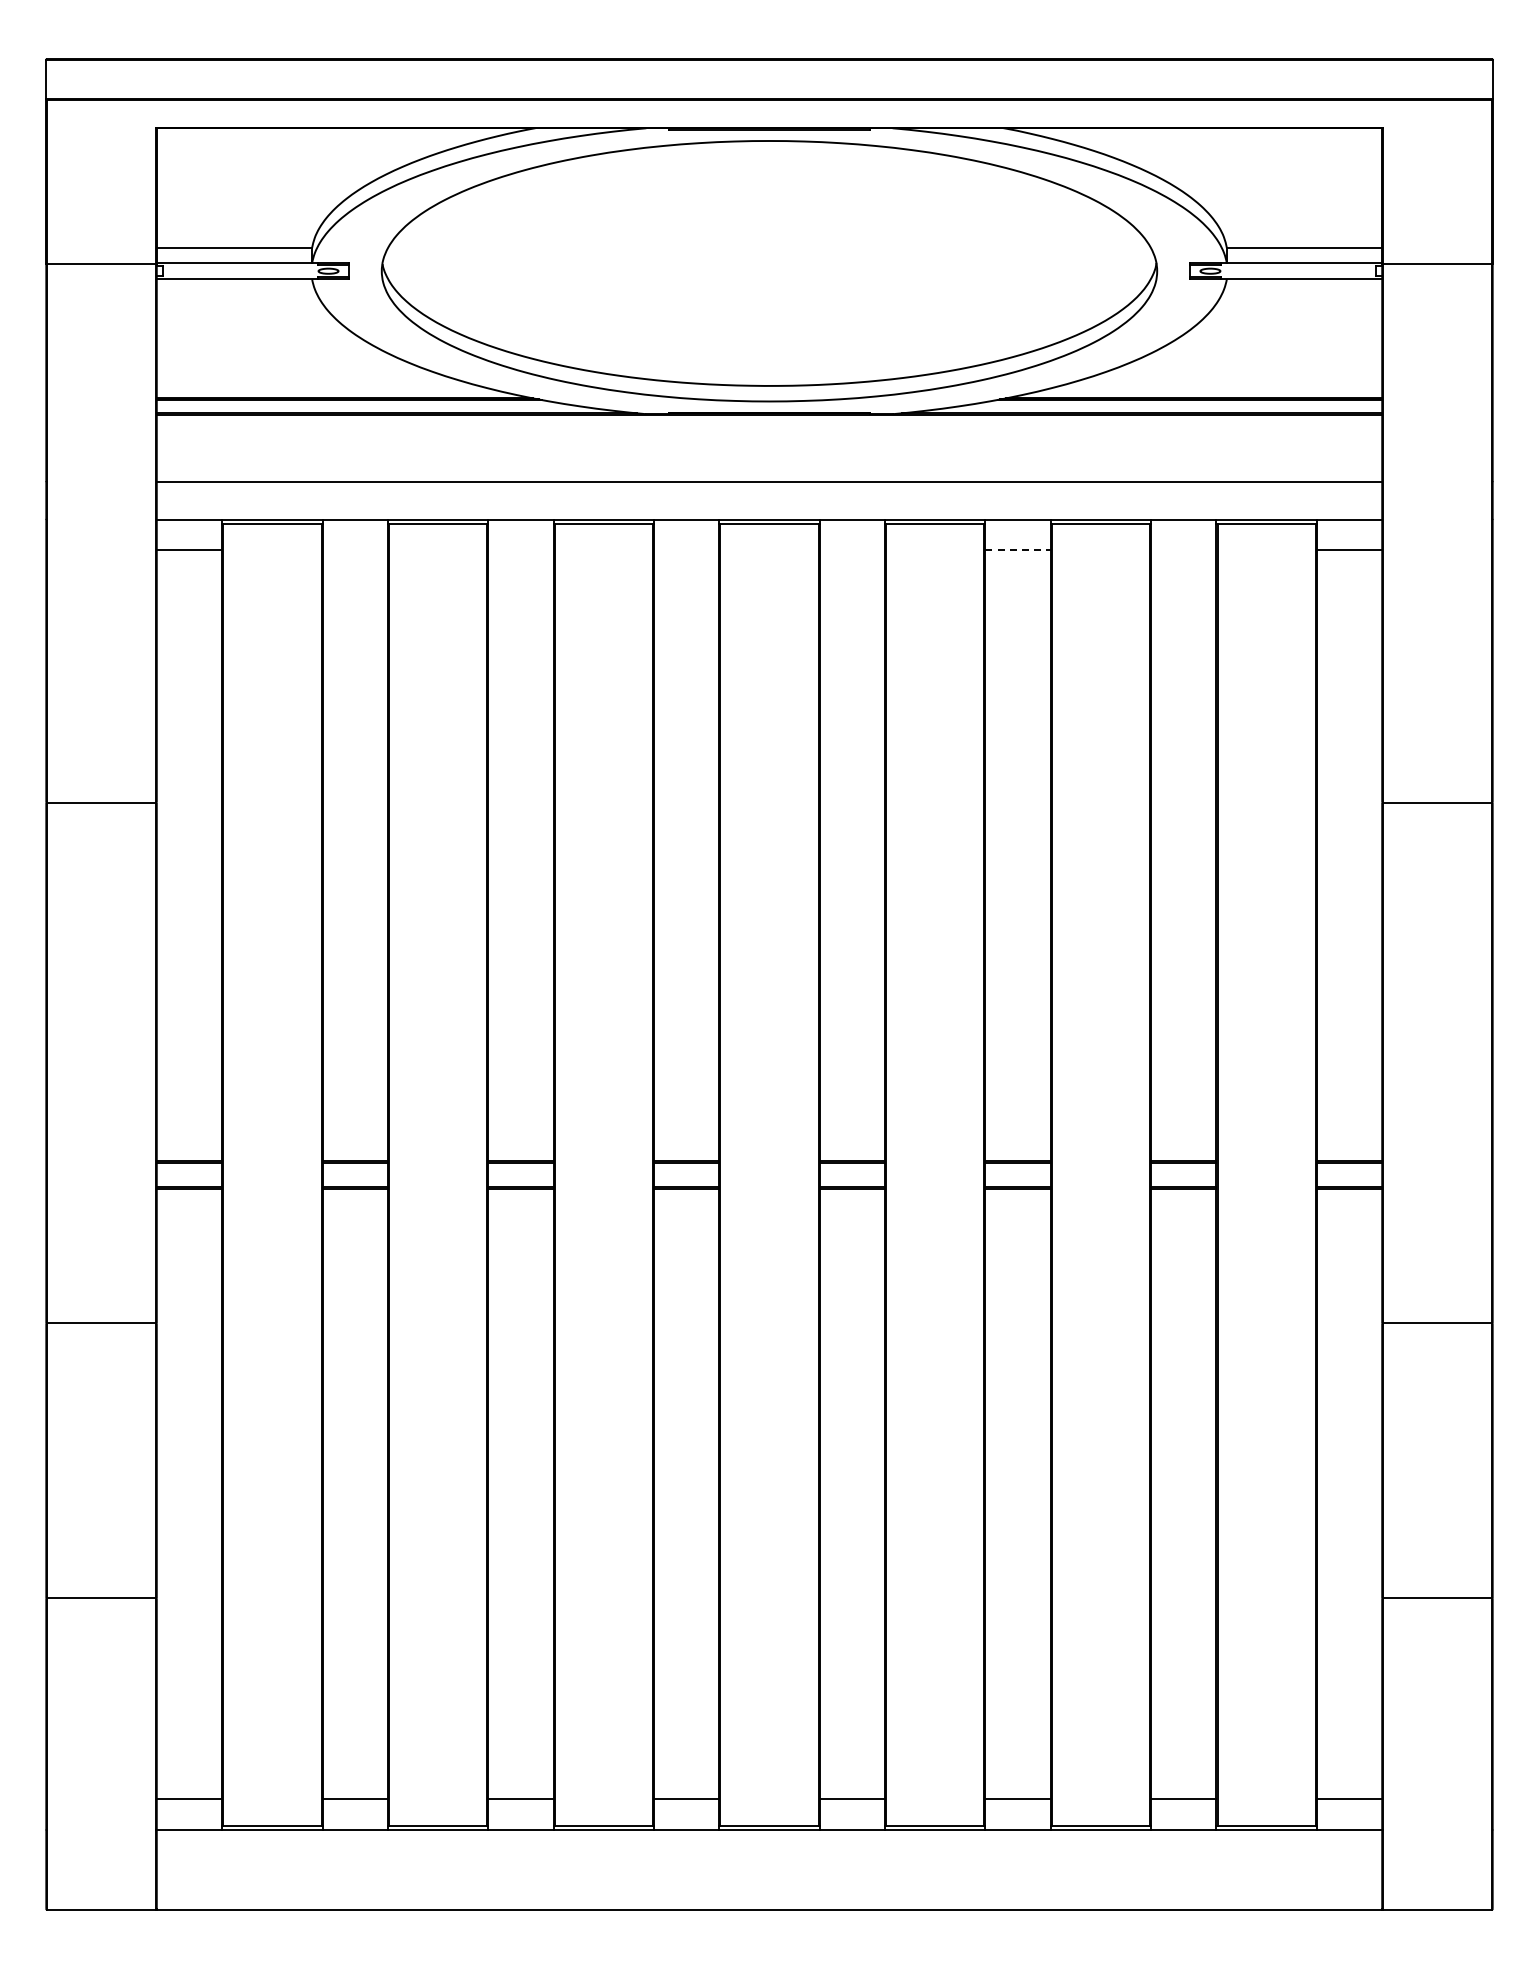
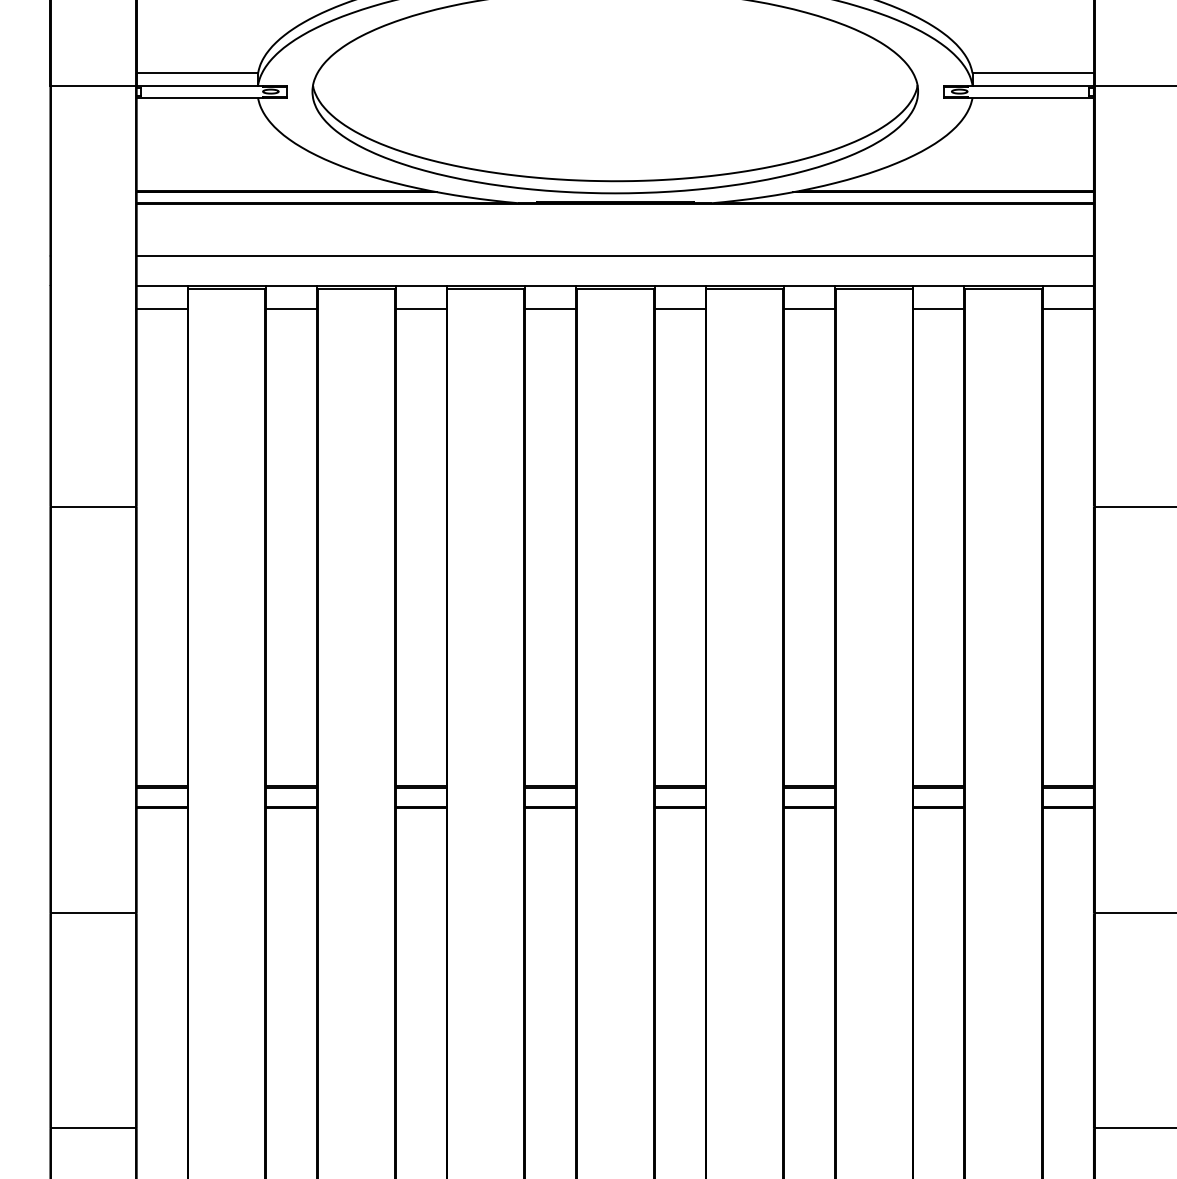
line: (354, 549) -> (291, 308), added
line: (520, 549) -> (420, 308), added
line: (686, 549) -> (550, 308), added
line: (852, 549) -> (680, 308), added
line: (1018, 549) -> (809, 308), dashed -> solid
line: (1183, 549) -> (938, 308), added

